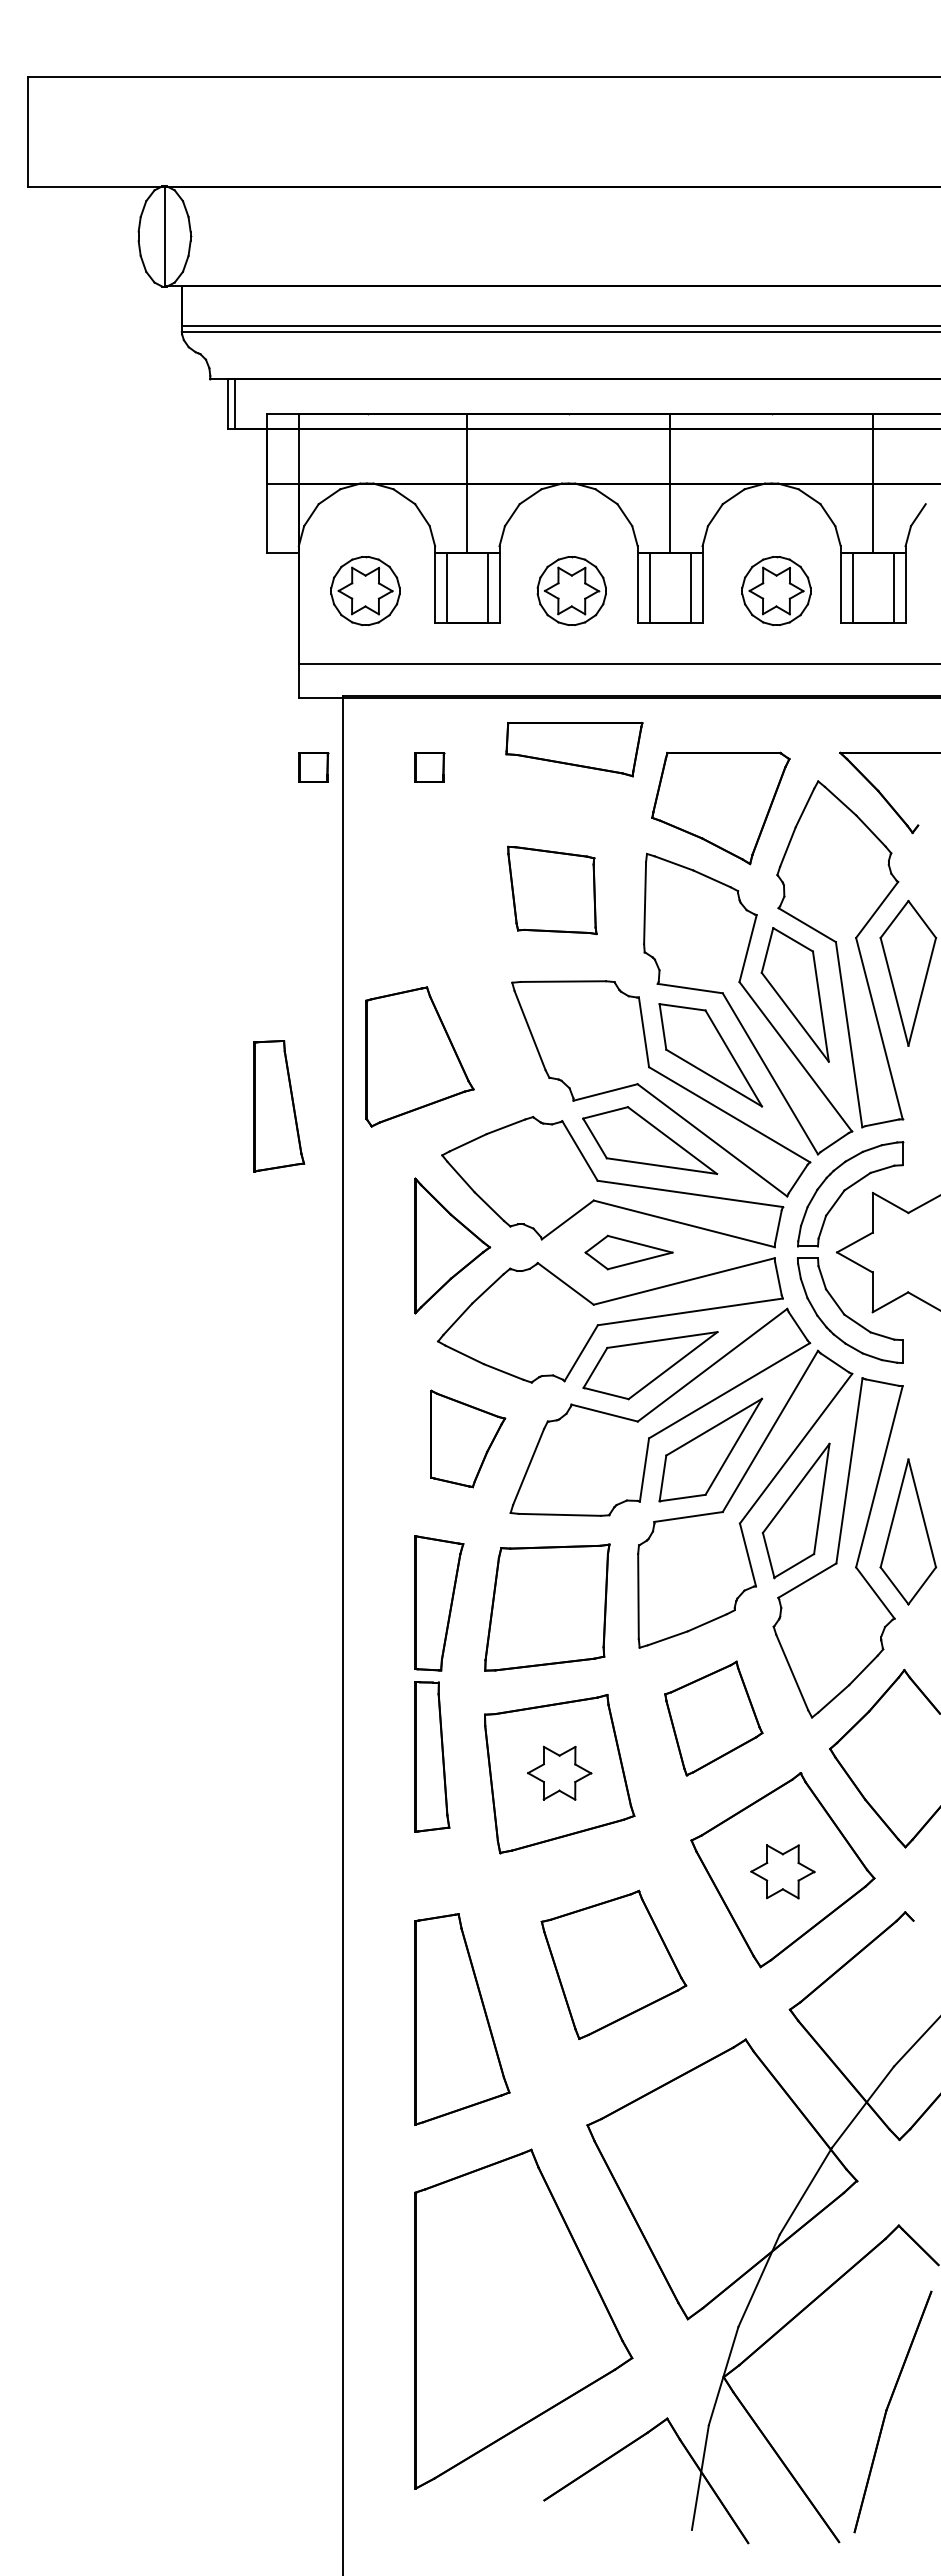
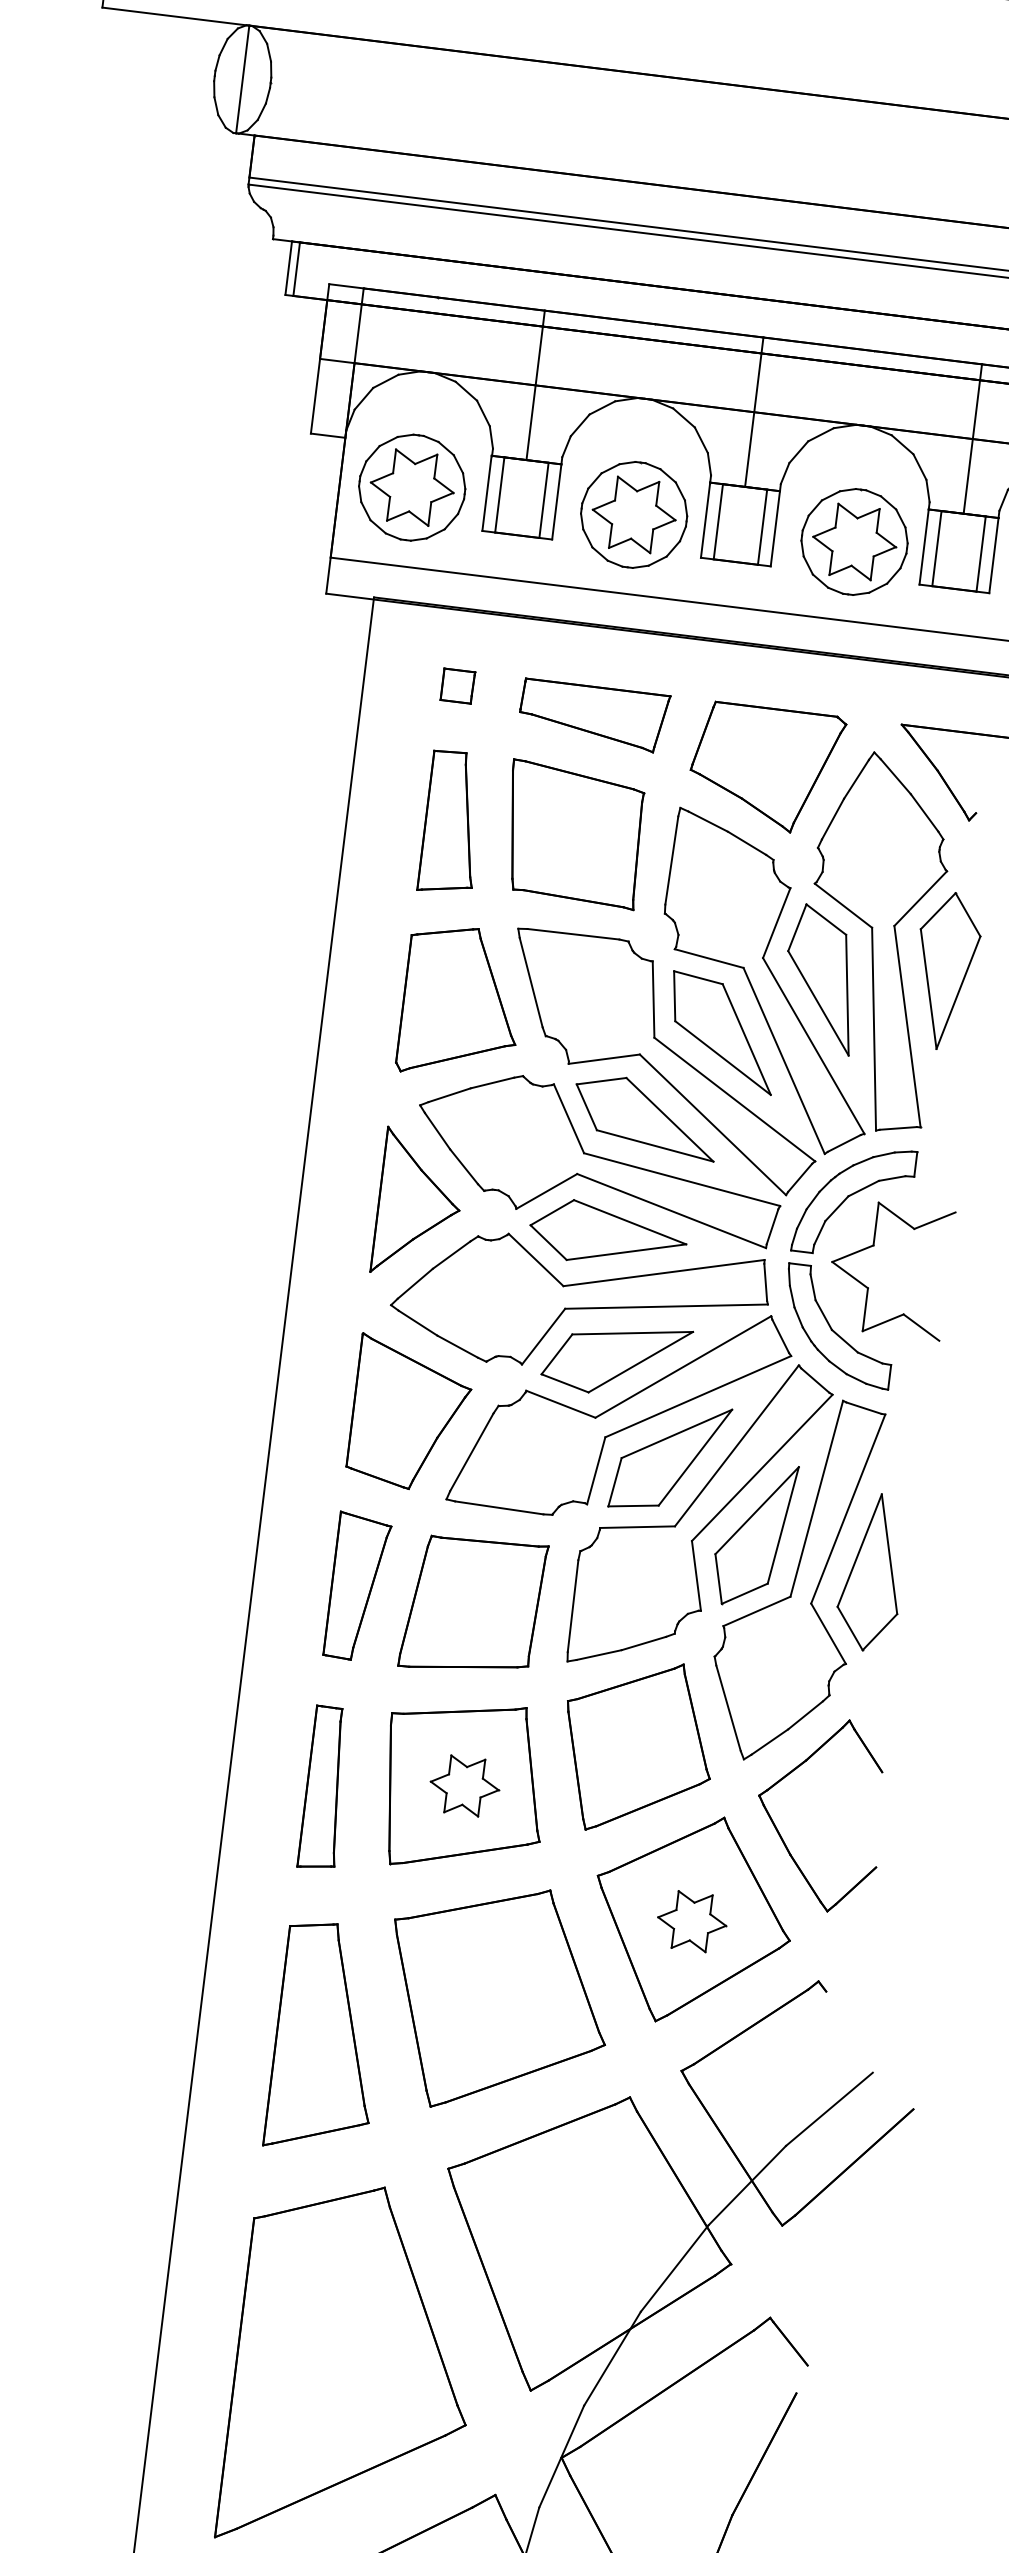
part: (365, 590) -> (412, 487), size x1.43
part: (571, 590) -> (633, 514), size x1.43
part: (776, 590) -> (854, 541), size x1.43
part: (574, 749) -> (593, 715), moved
part: (313, 767) -> (332, 670), removed
part: (552, 890) -> (573, 834), size x1.43
part: (419, 1056) -> (461, 1002), moved
part: (279, 1106) -> (452, 823), moved
part: (628, 1252) -> (607, 1234), size x1.67
part: (467, 1438) -> (409, 1413), size x1.43
part: (713, 1718) -> (637, 1747), size x1.43
part: (432, 1756) -> (325, 1787), moved
part: (613, 1964) -> (497, 1999), size x1.43

